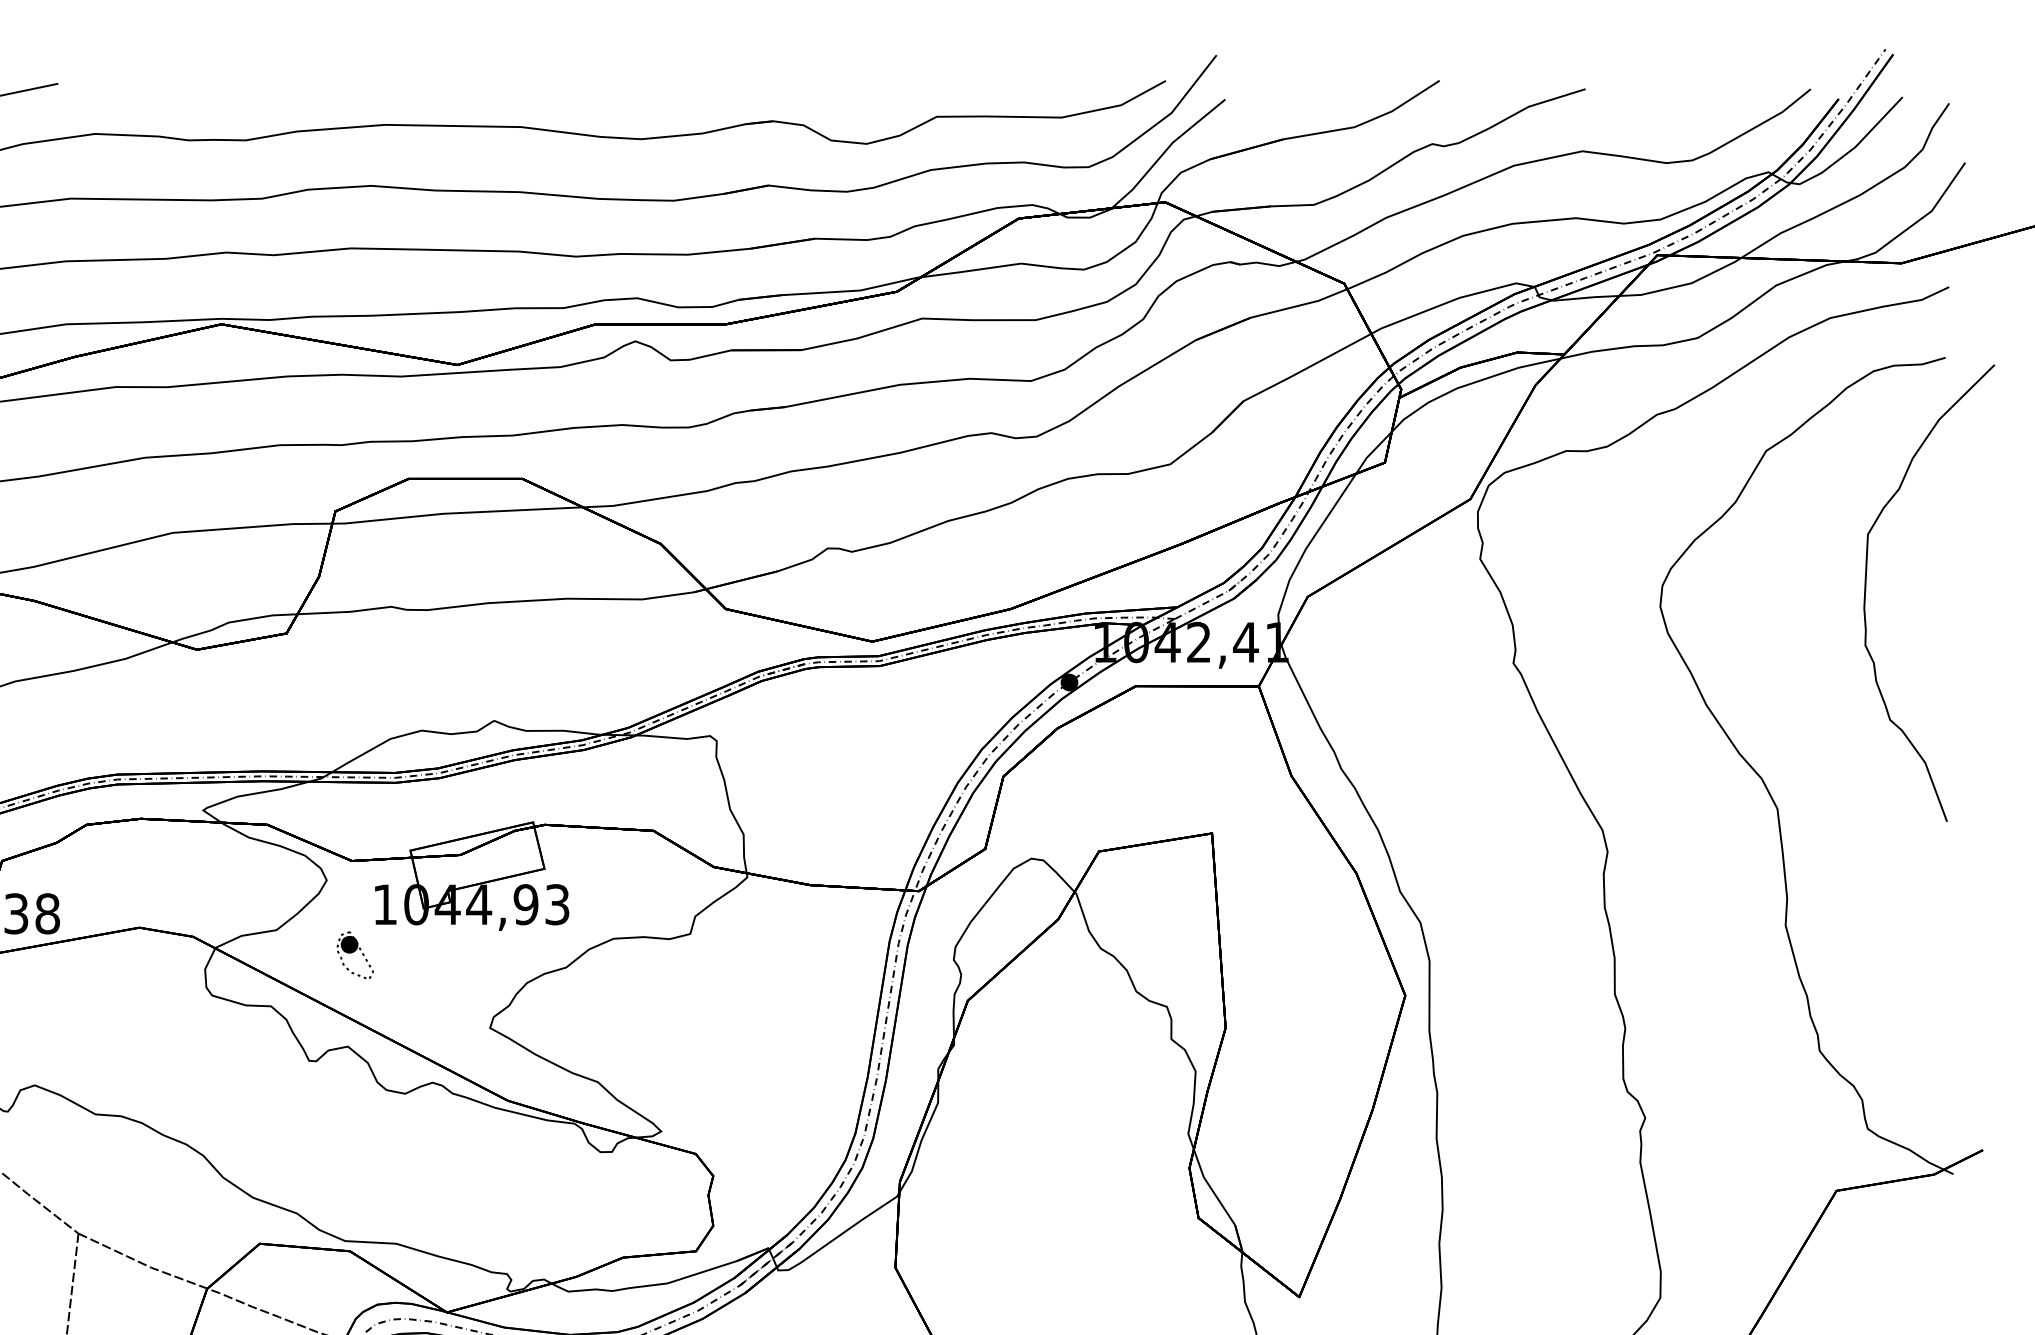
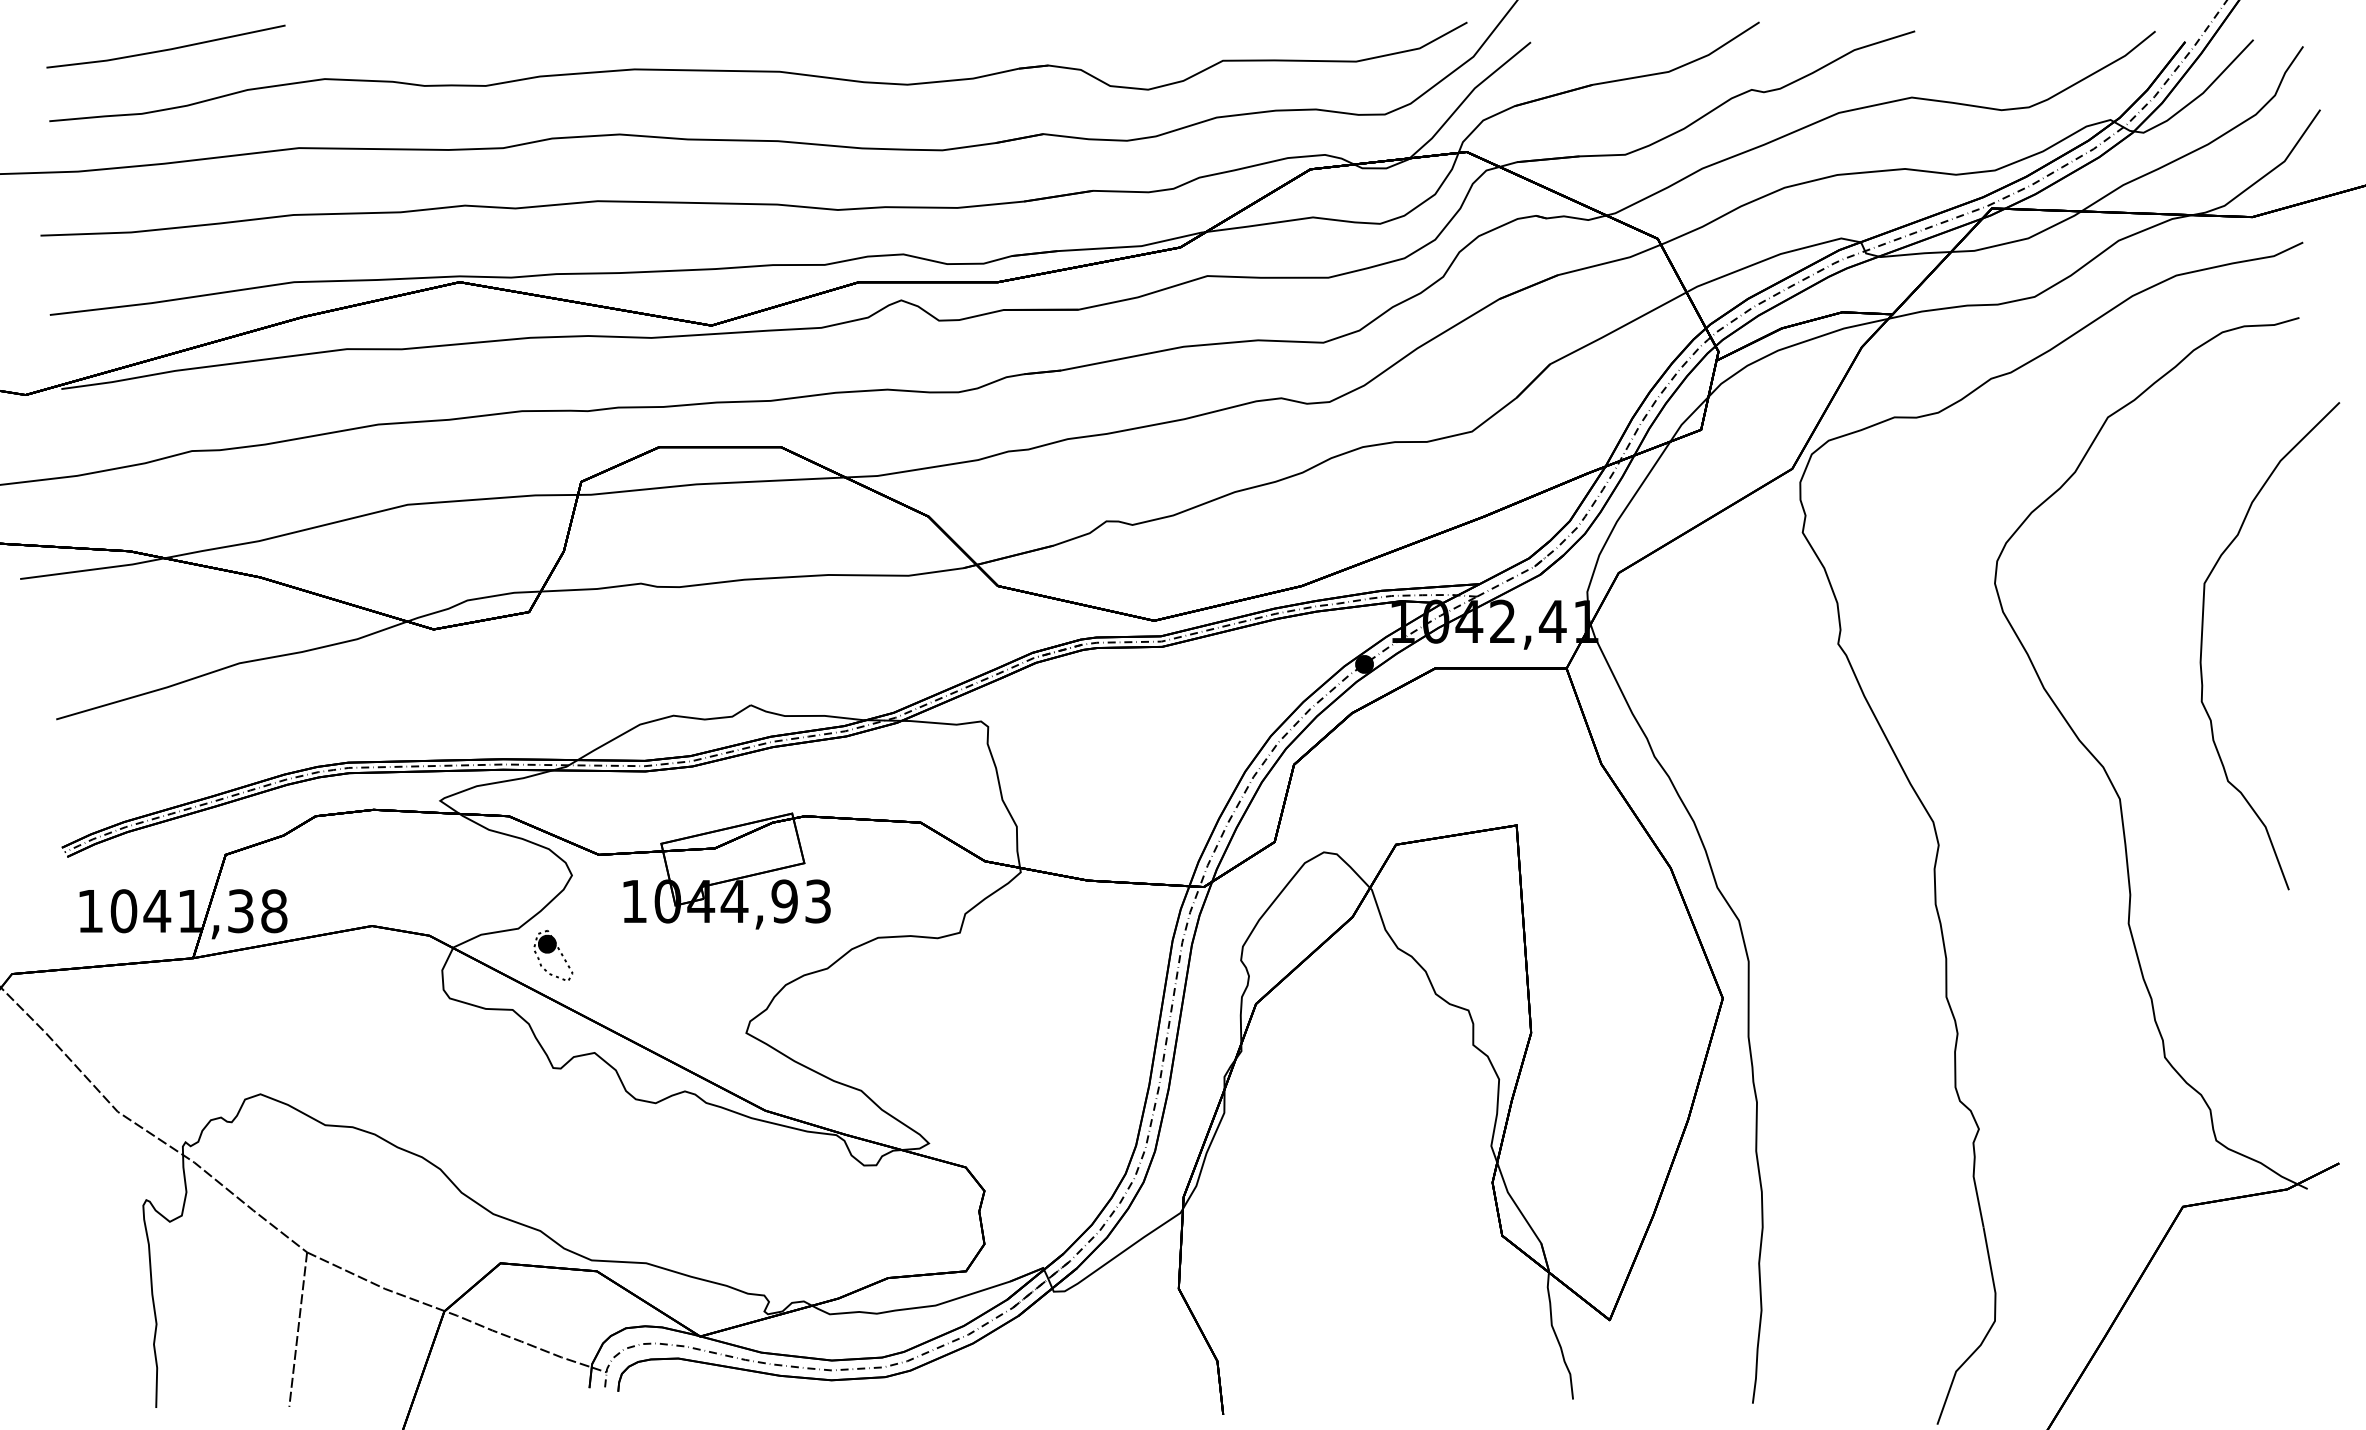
curve: (1866, 593) -> (2202, 646), moved
part: (355, 955) -> (553, 955), moved

